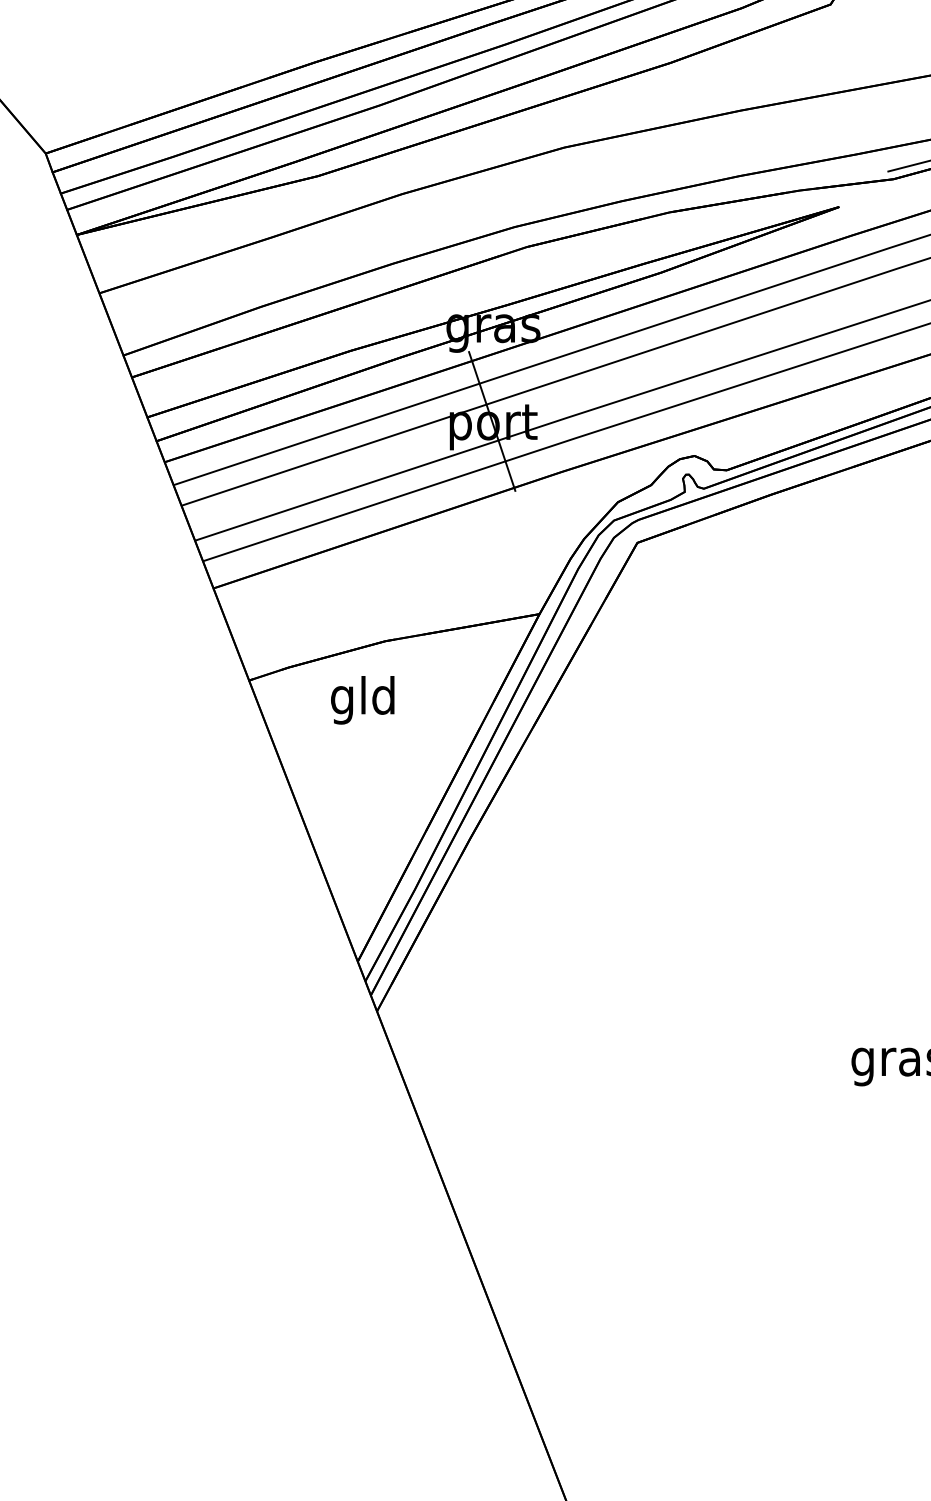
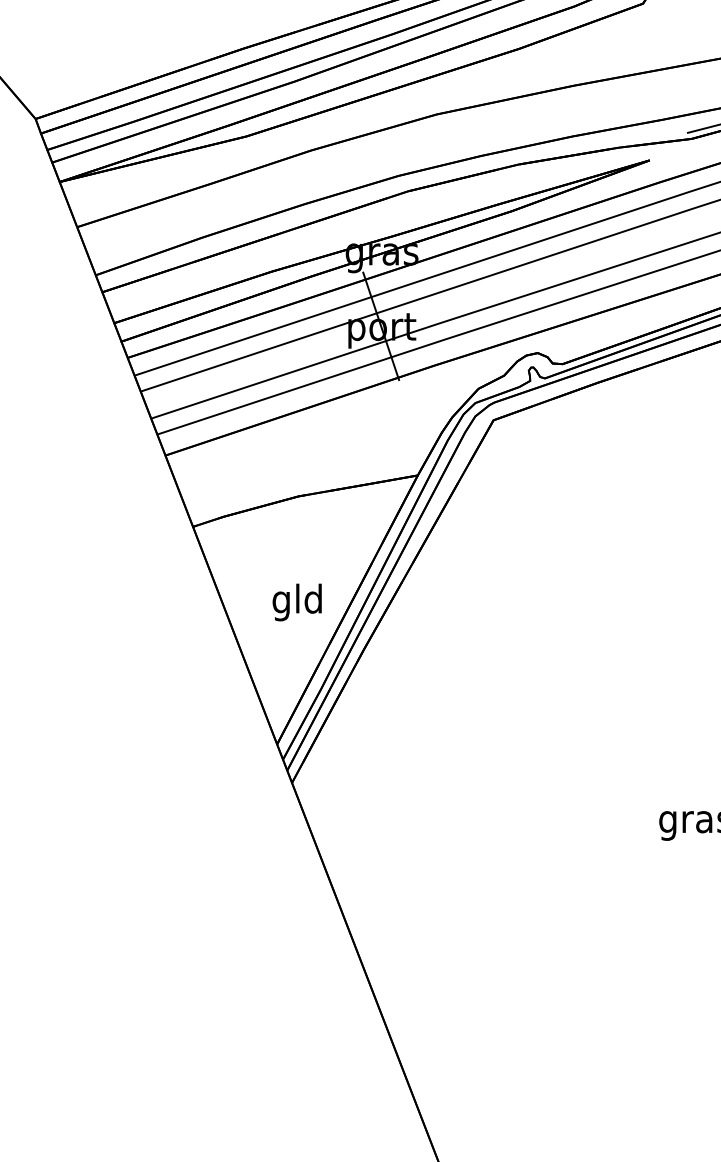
text: (362, 700) -> (297, 602), moved

